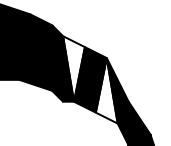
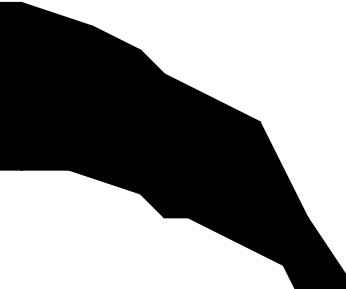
fill: (73, 68) -> (187, 144), added
fill: (106, 90) -> (259, 192), added

